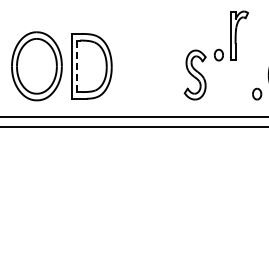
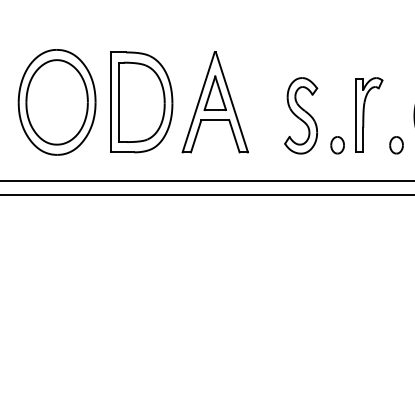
part: (230, 35) -> (355, 114), moved
part: (139, 65) -> (215, 101), added
line: (76, 66) -> (118, 102), dashed -> solid

